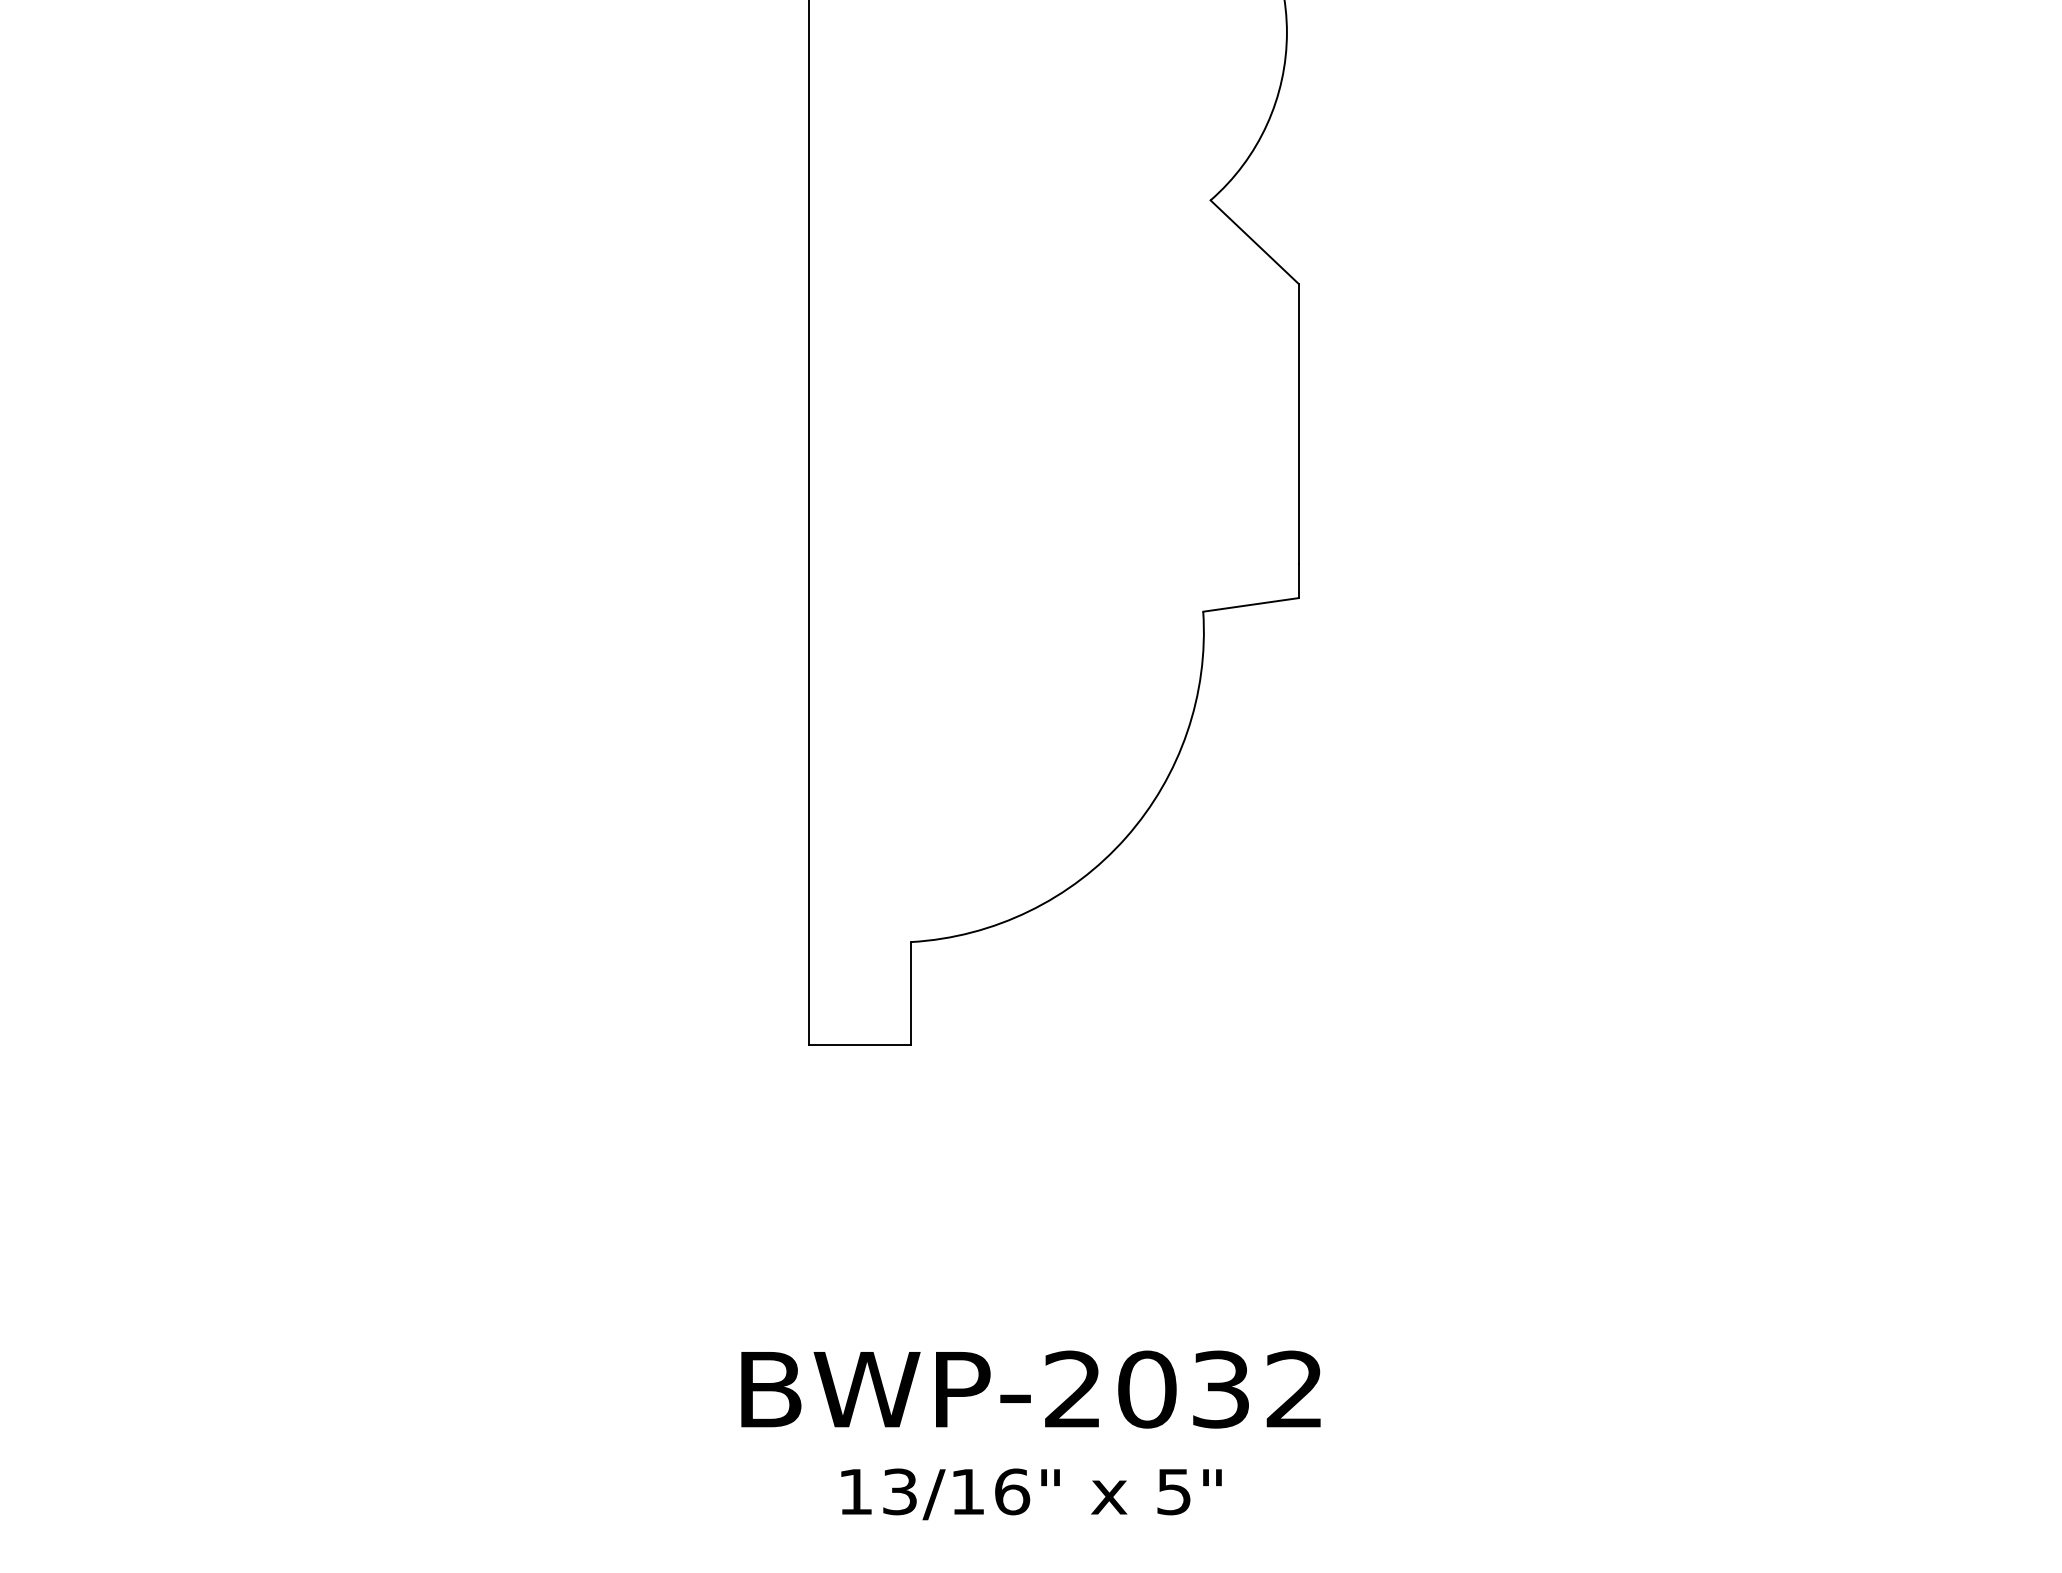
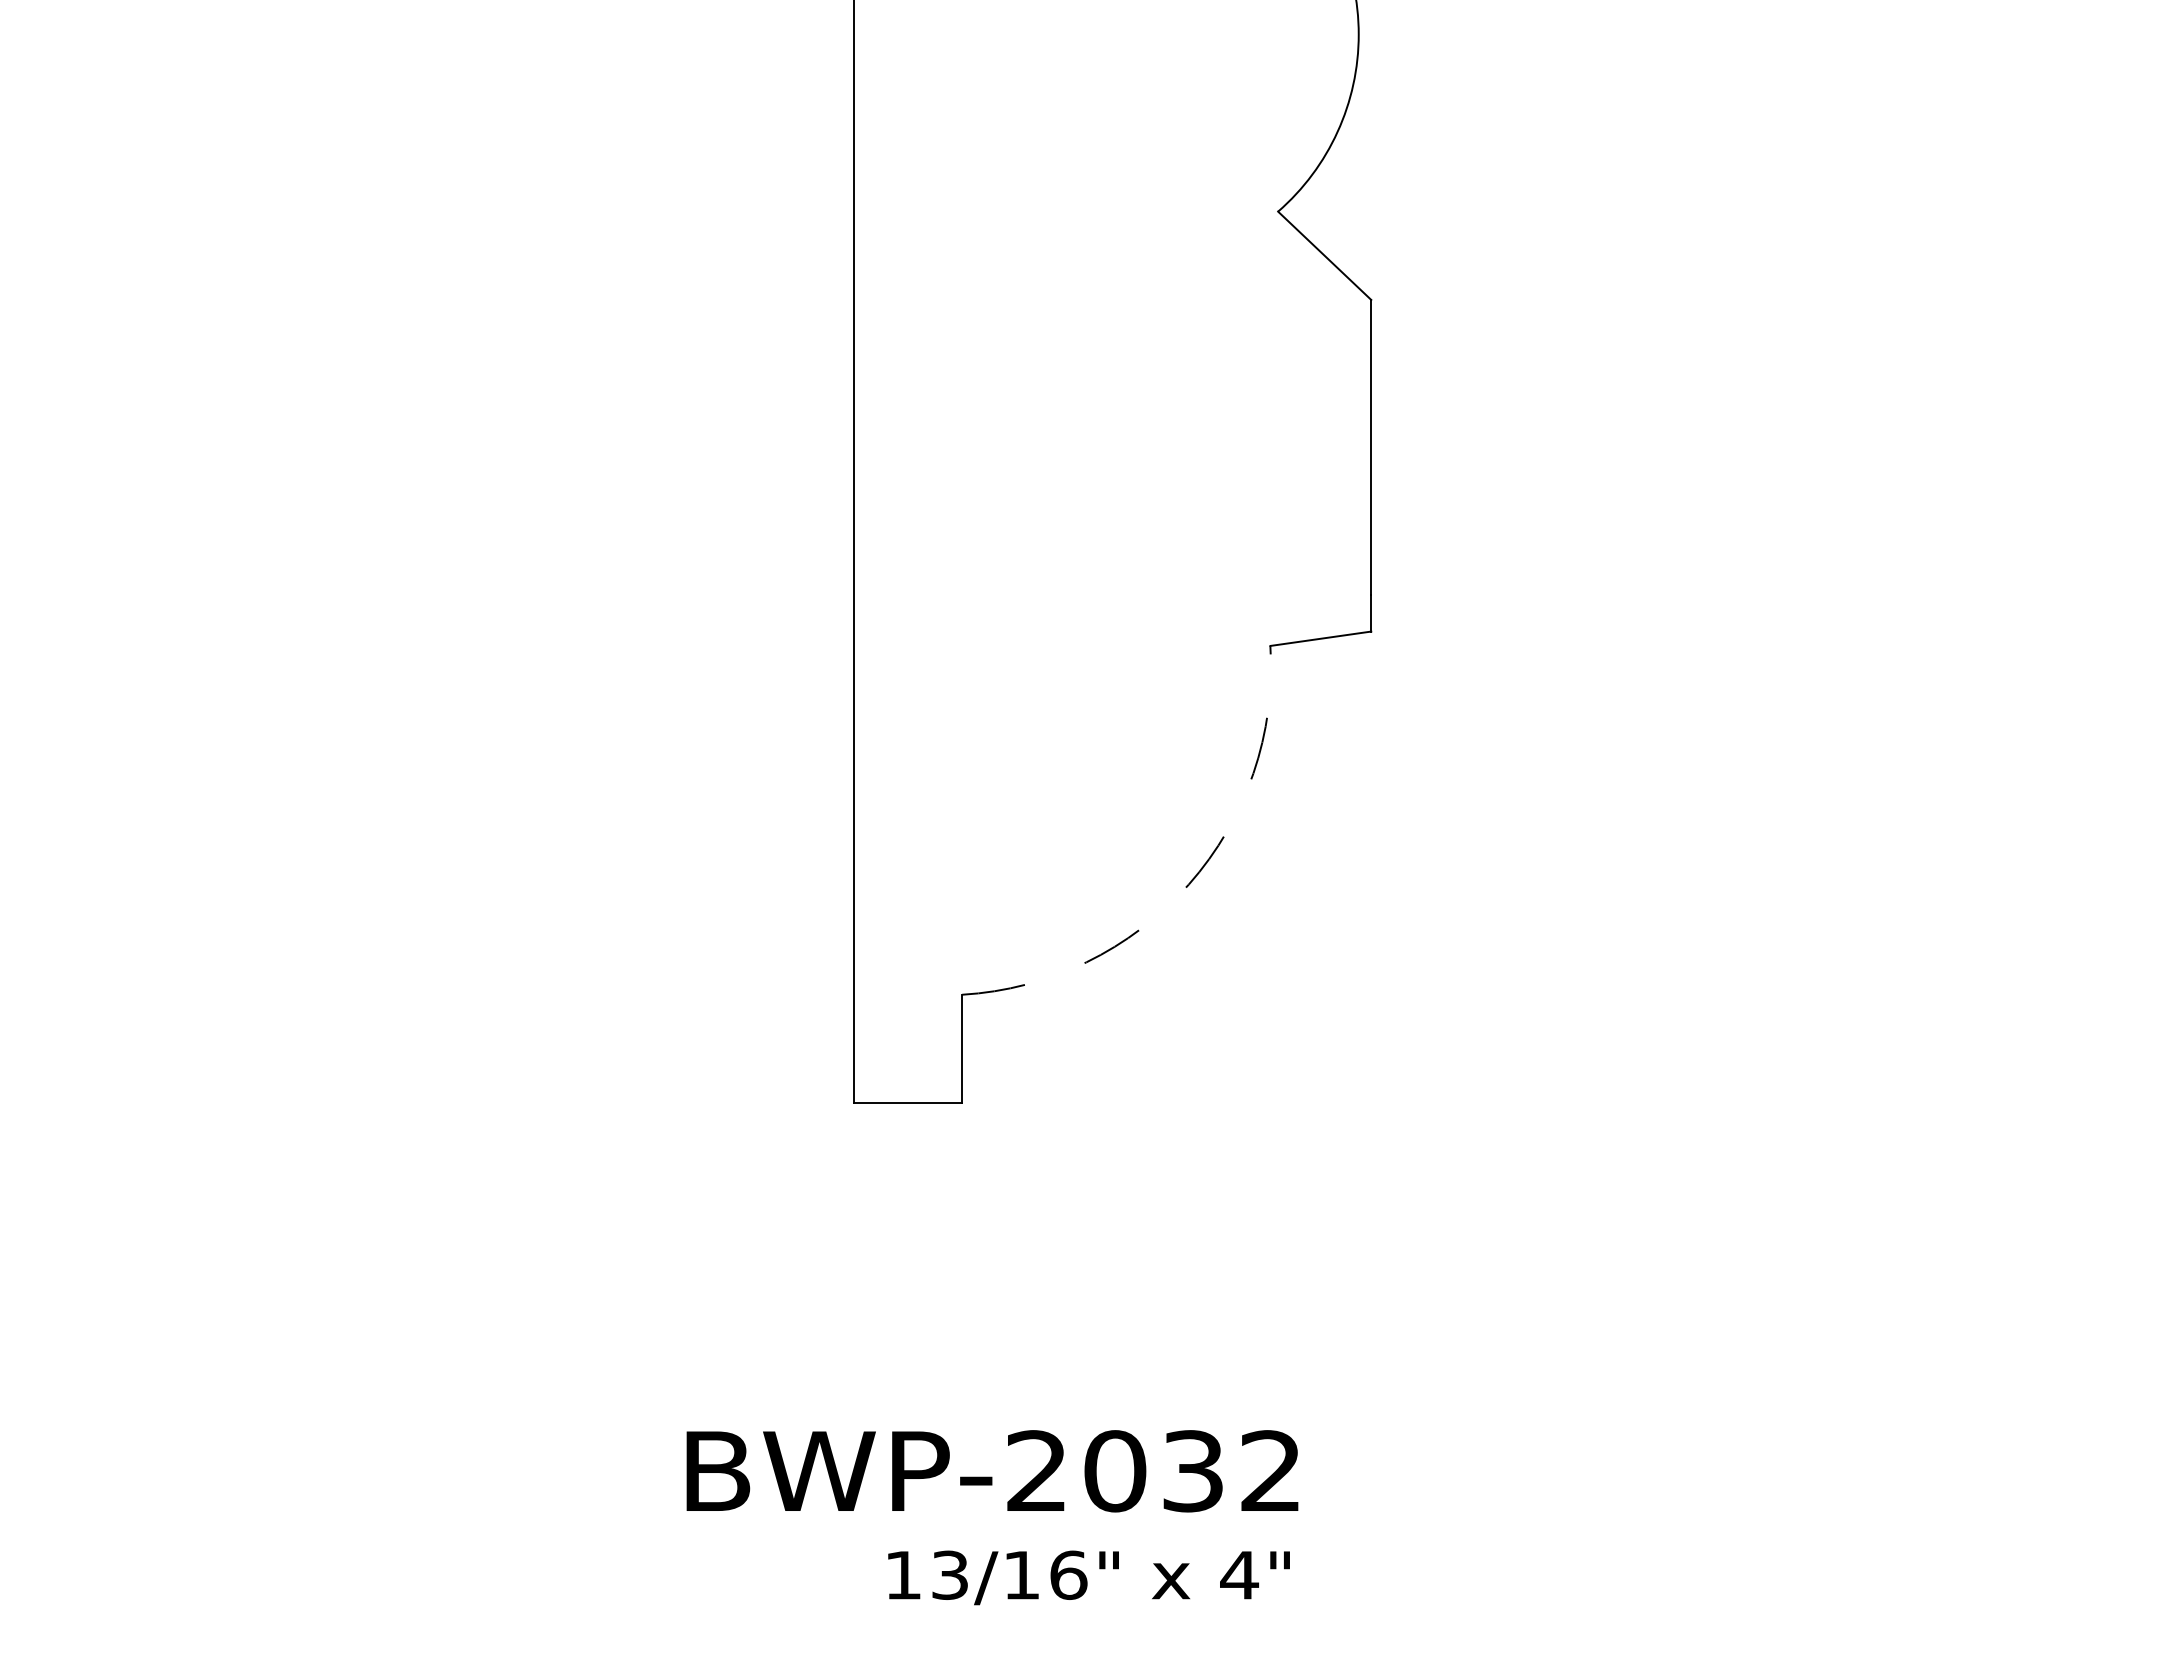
arc: (1125, 837) -> (1188, 884), solid -> dashed
text: (1031, 1389) -> (992, 1471), moved
text: (1174, 1492) -> (1239, 1575), 5" -> 4"

